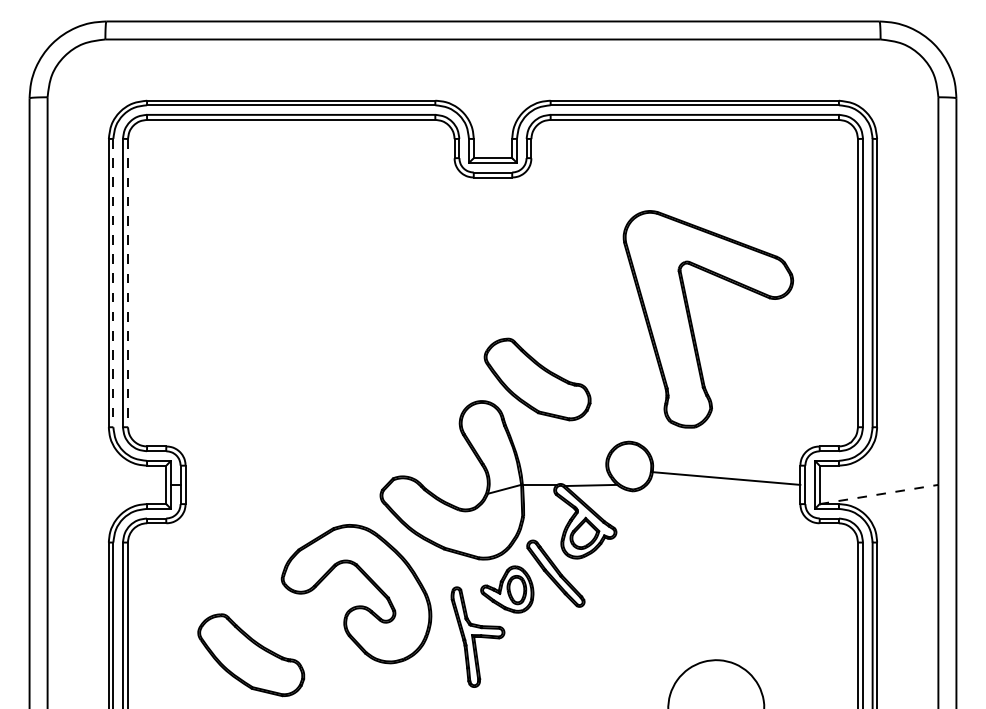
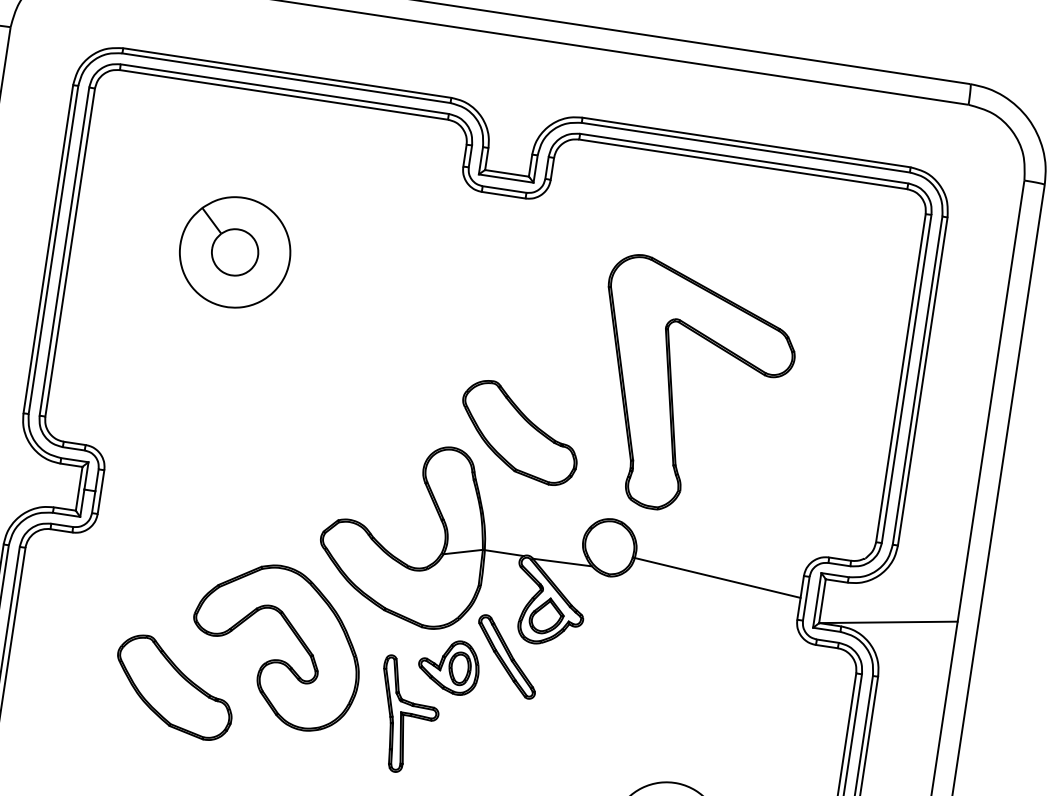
part: (269, 261) -> (234, 252), added
line: (113, 283) -> (53, 250), dashed -> solid
line: (128, 283) -> (70, 253), dashed -> solid
part: (692, 322) -> (672, 389), moved
line: (879, 494) -> (889, 622), dashed -> solid
part: (251, 655) -> (174, 687), moved

